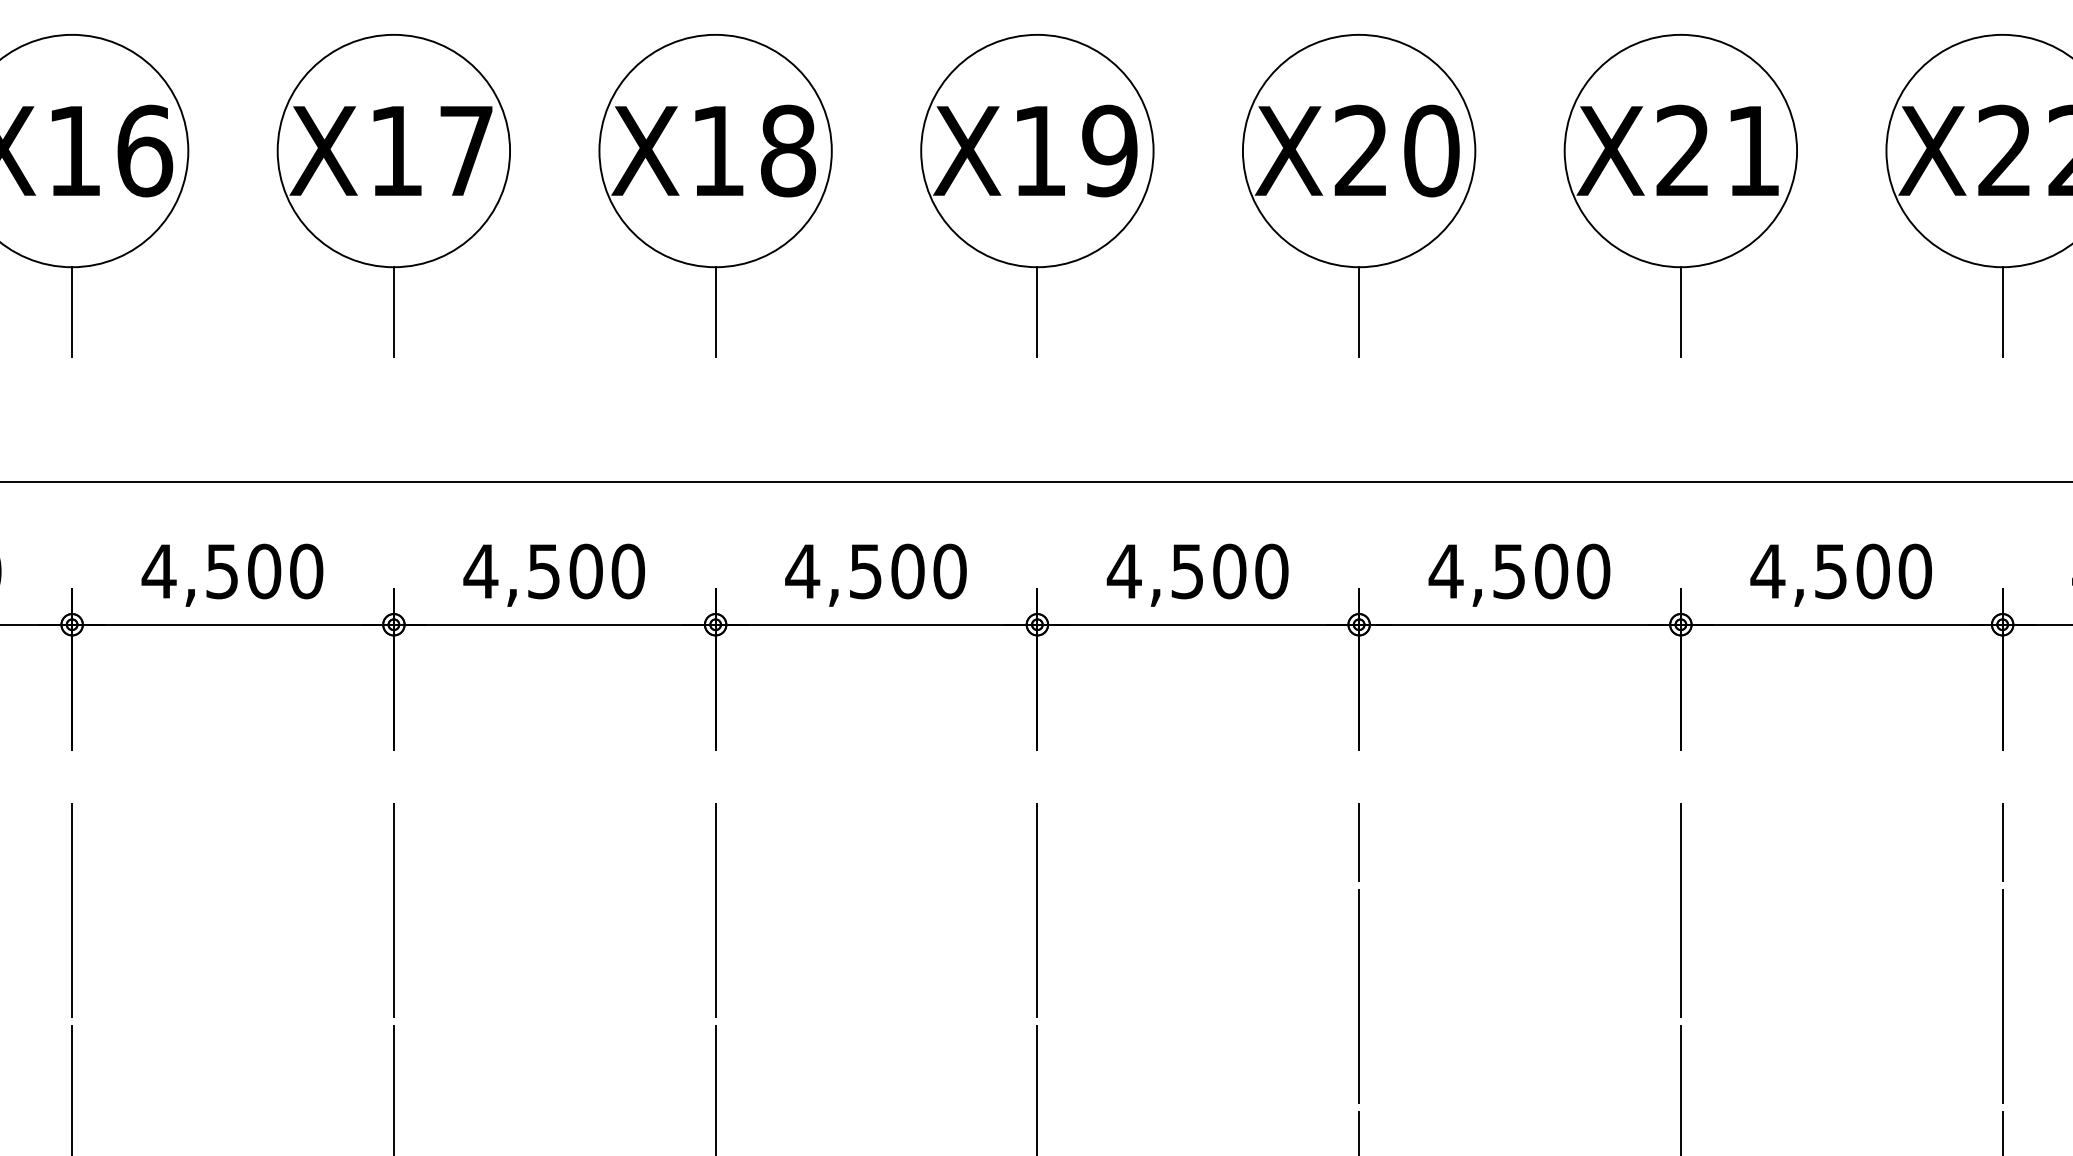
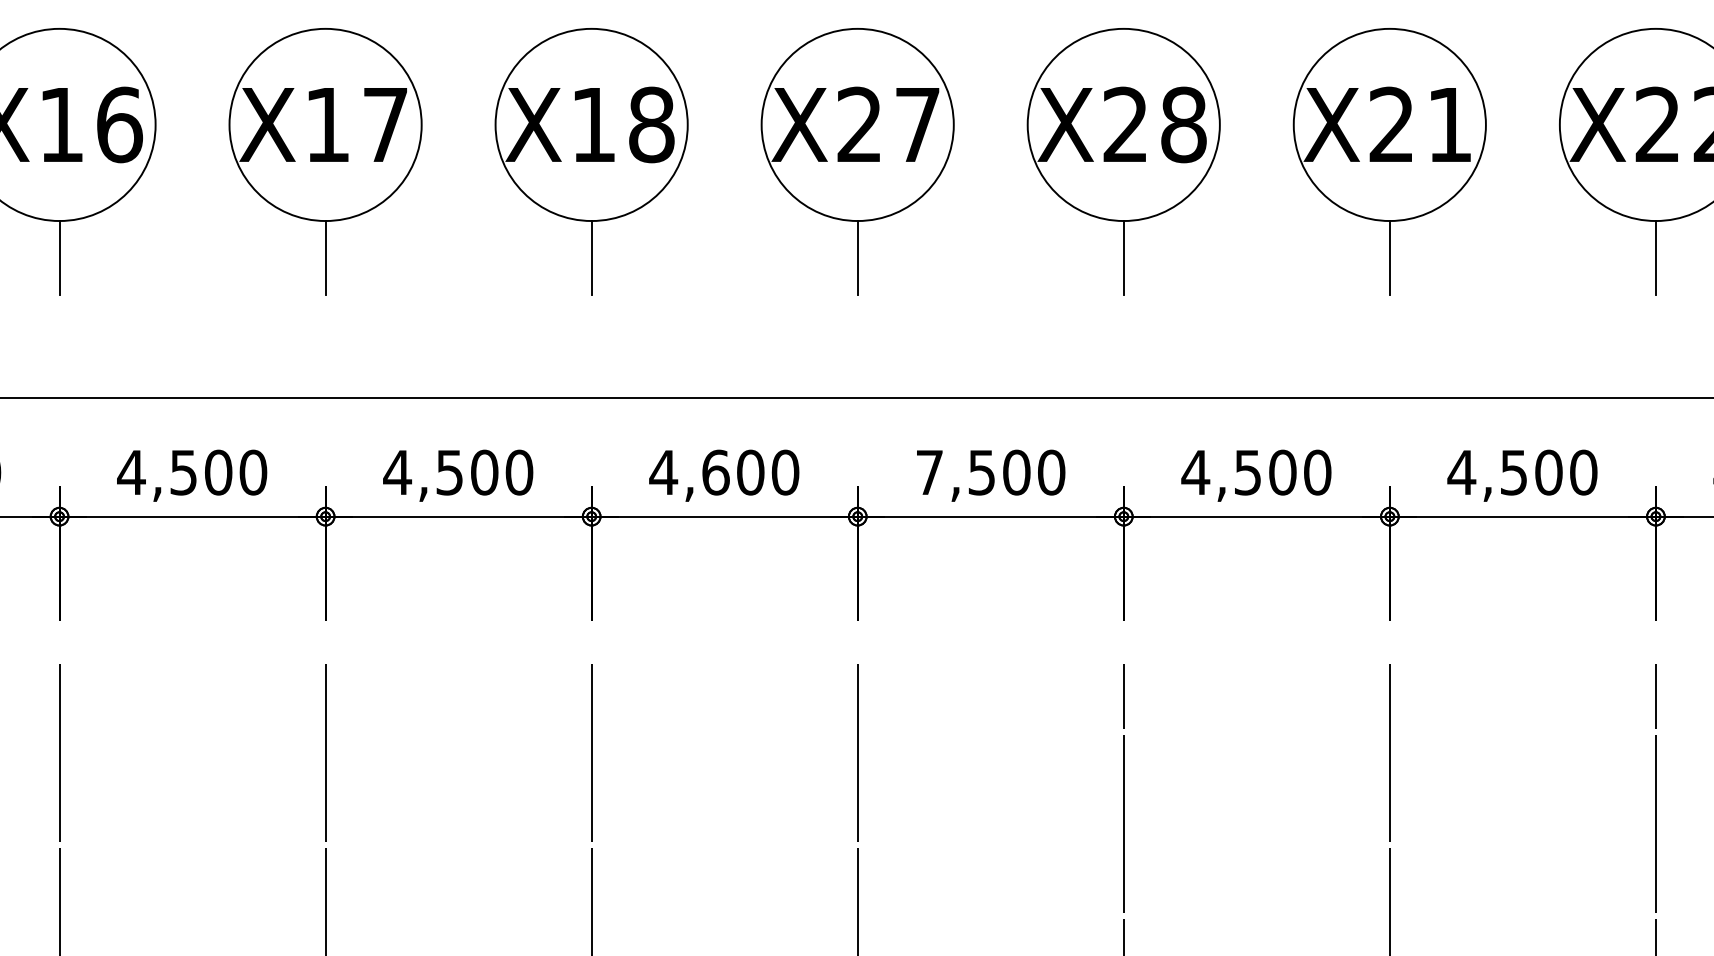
text: (1074, 150) -> (888, 124), X19 -> X27
text: (1431, 150) -> (1183, 124), X20 -> X28
text: (865, 571) -> (715, 472), 4,500 -> 4,600
text: (1124, 571) -> (929, 472), 4,500 -> 7,500

